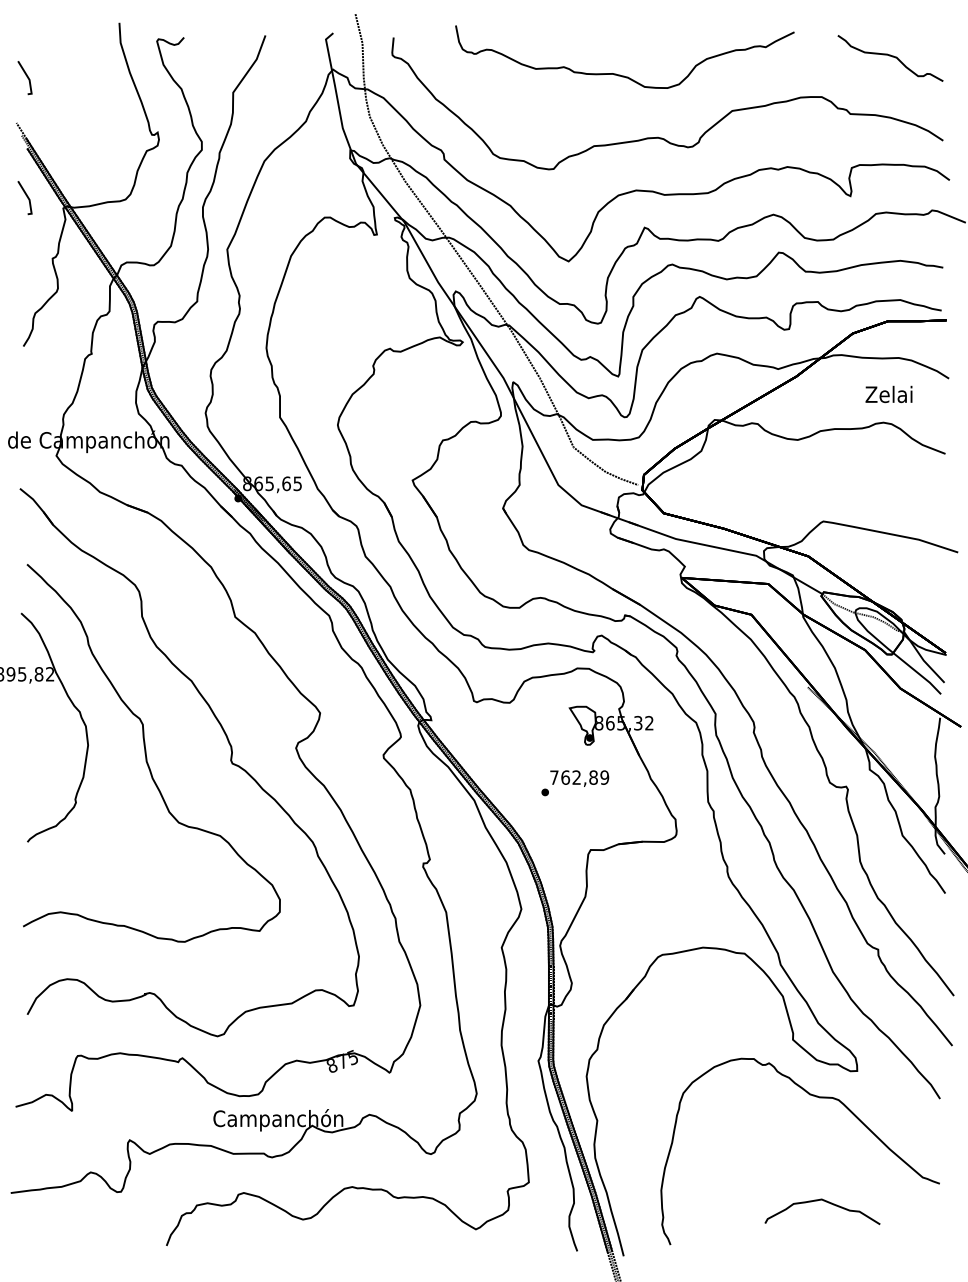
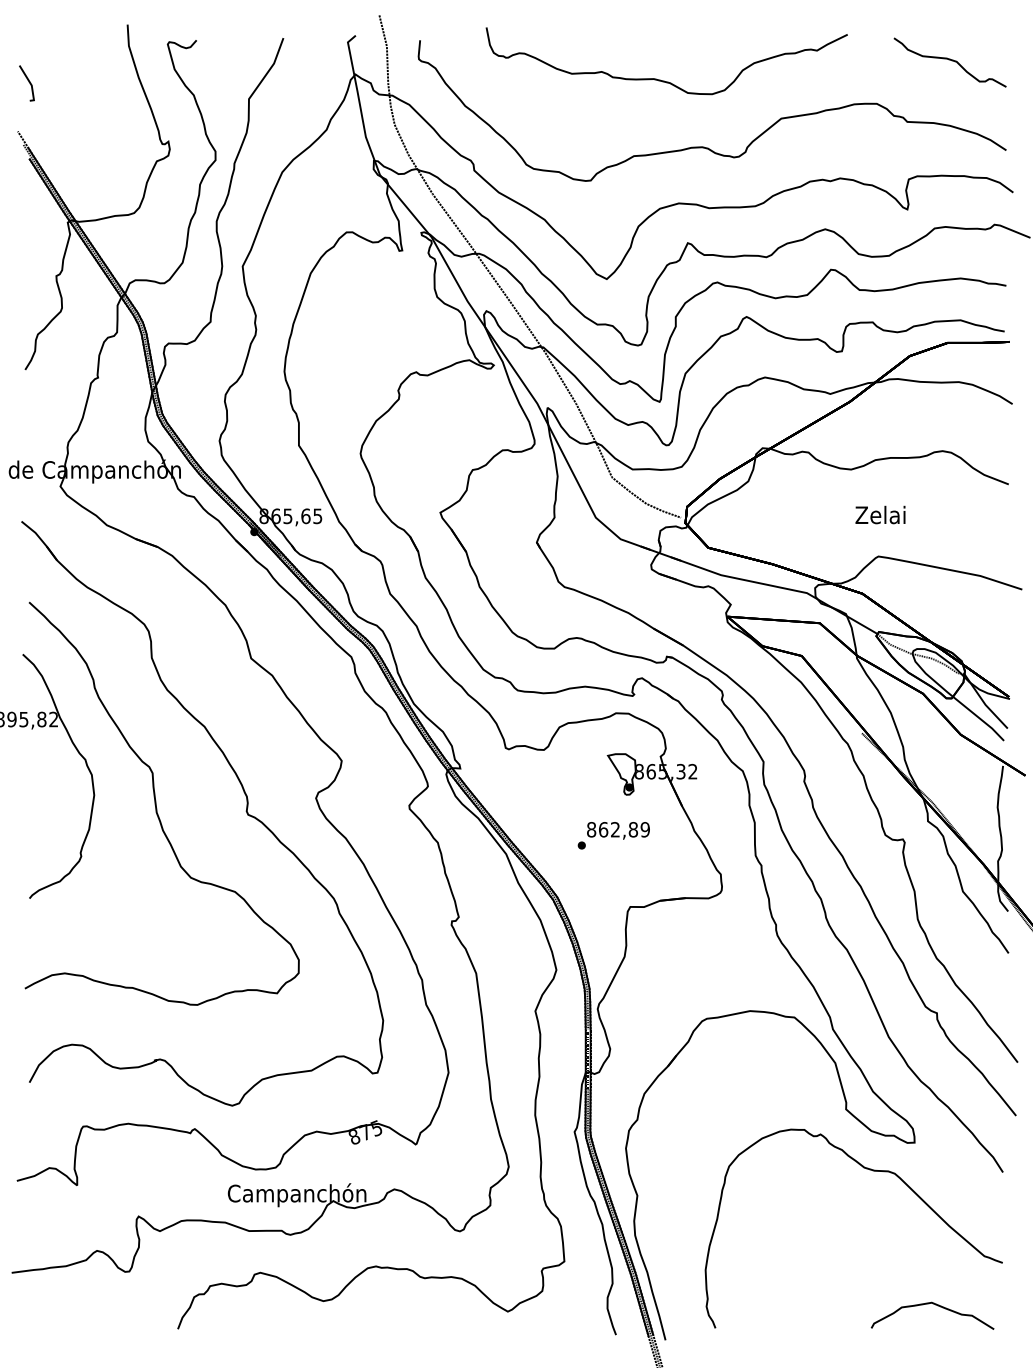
part: (24, 198) -> (26, 211), removed
text: (889, 393) -> (880, 514), moved
text: (554, 777) -> (591, 829), 762,89 -> 862,89
curve: (827, 1203) -> (937, 1306), moved

